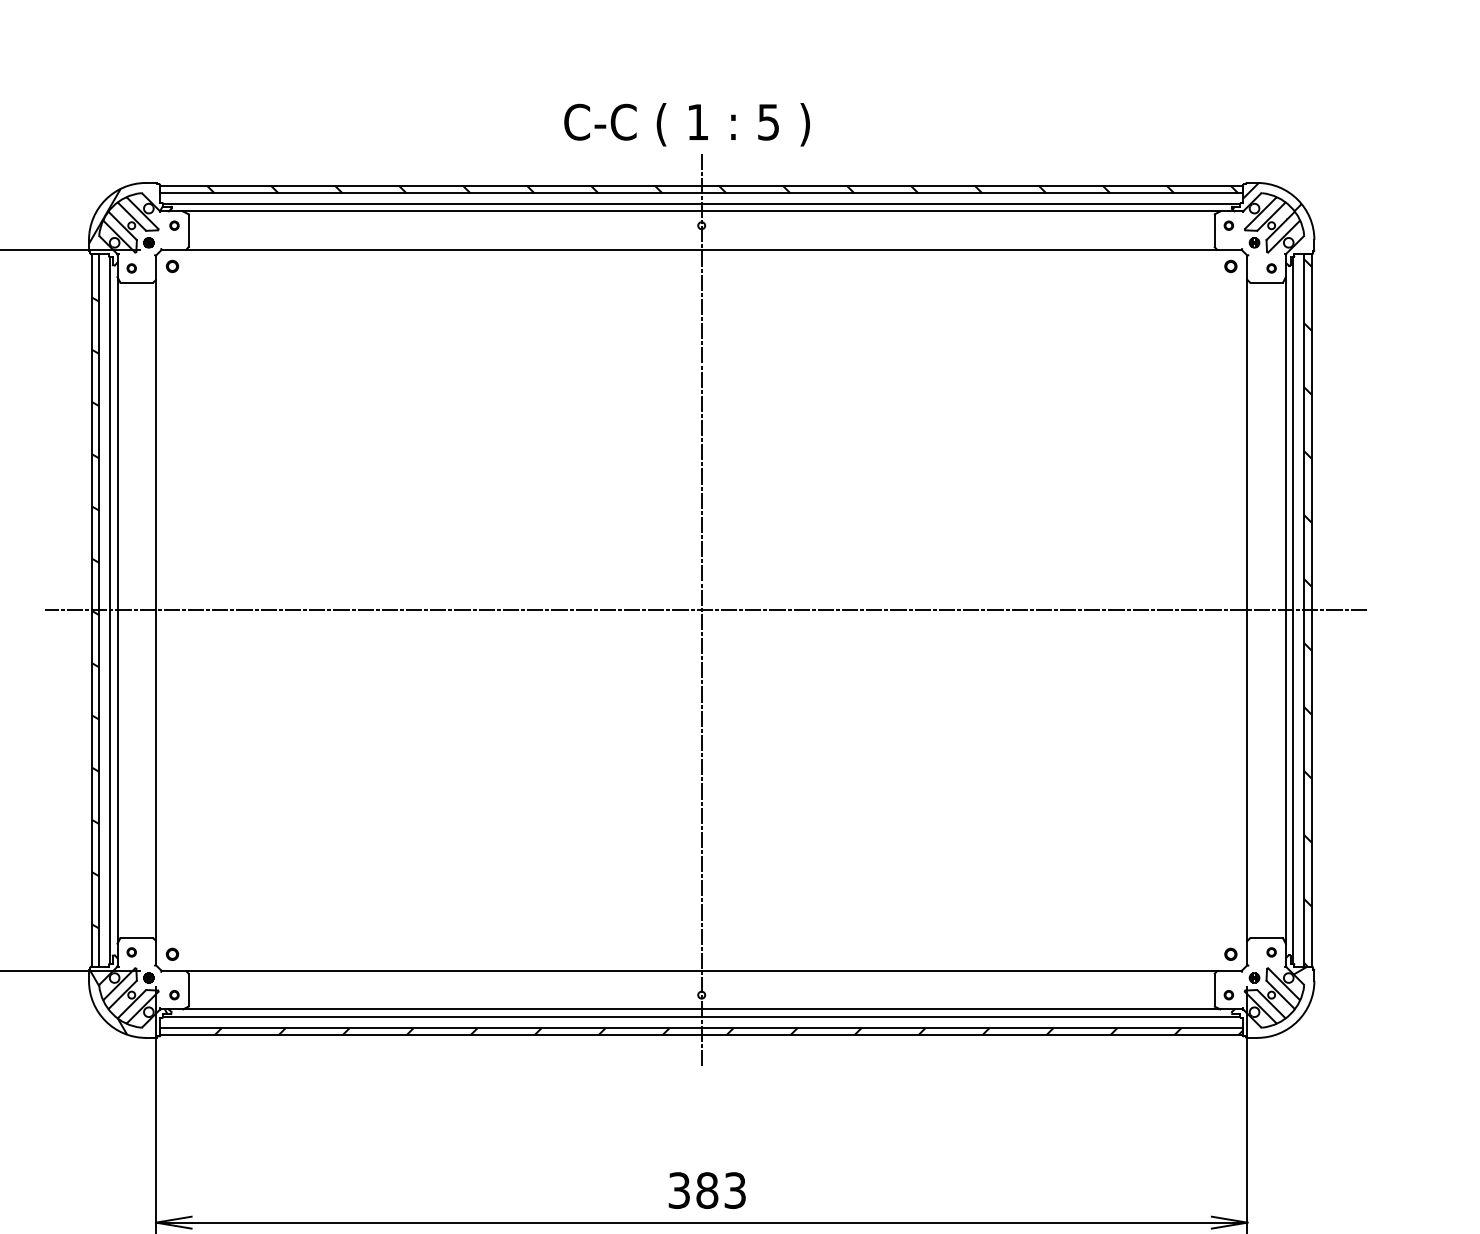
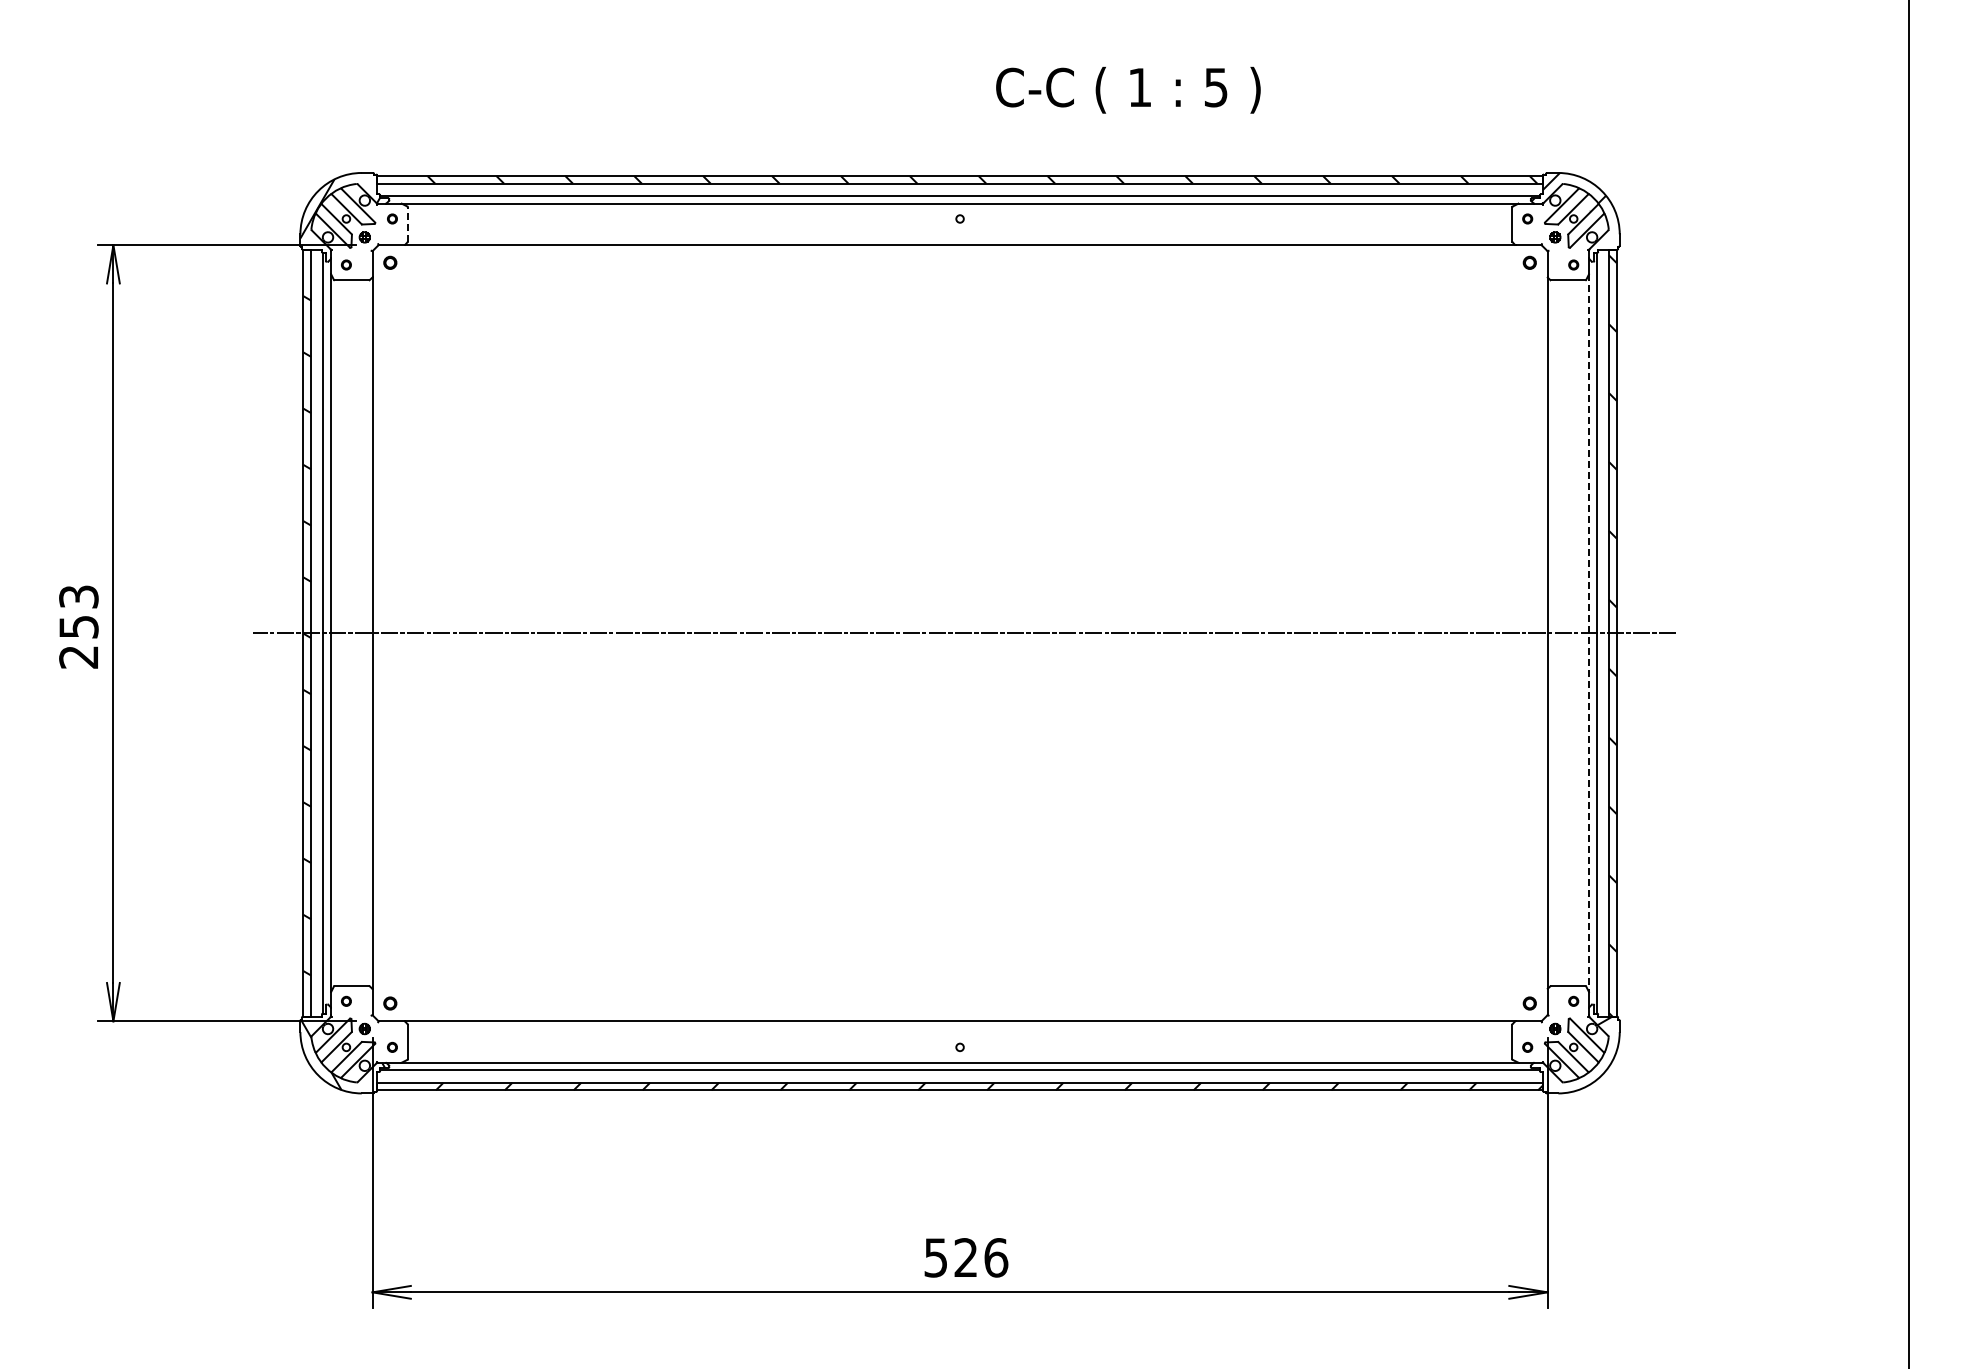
text: (687, 124) -> (1128, 89), moved
line: (188, 229) -> (407, 223), solid -> dashed
line: (702, 609) -> (960, 632), removed
line: (1286, 610) -> (1589, 633), solid -> dashed
text: (707, 1190) -> (966, 1257), 383 -> 526

